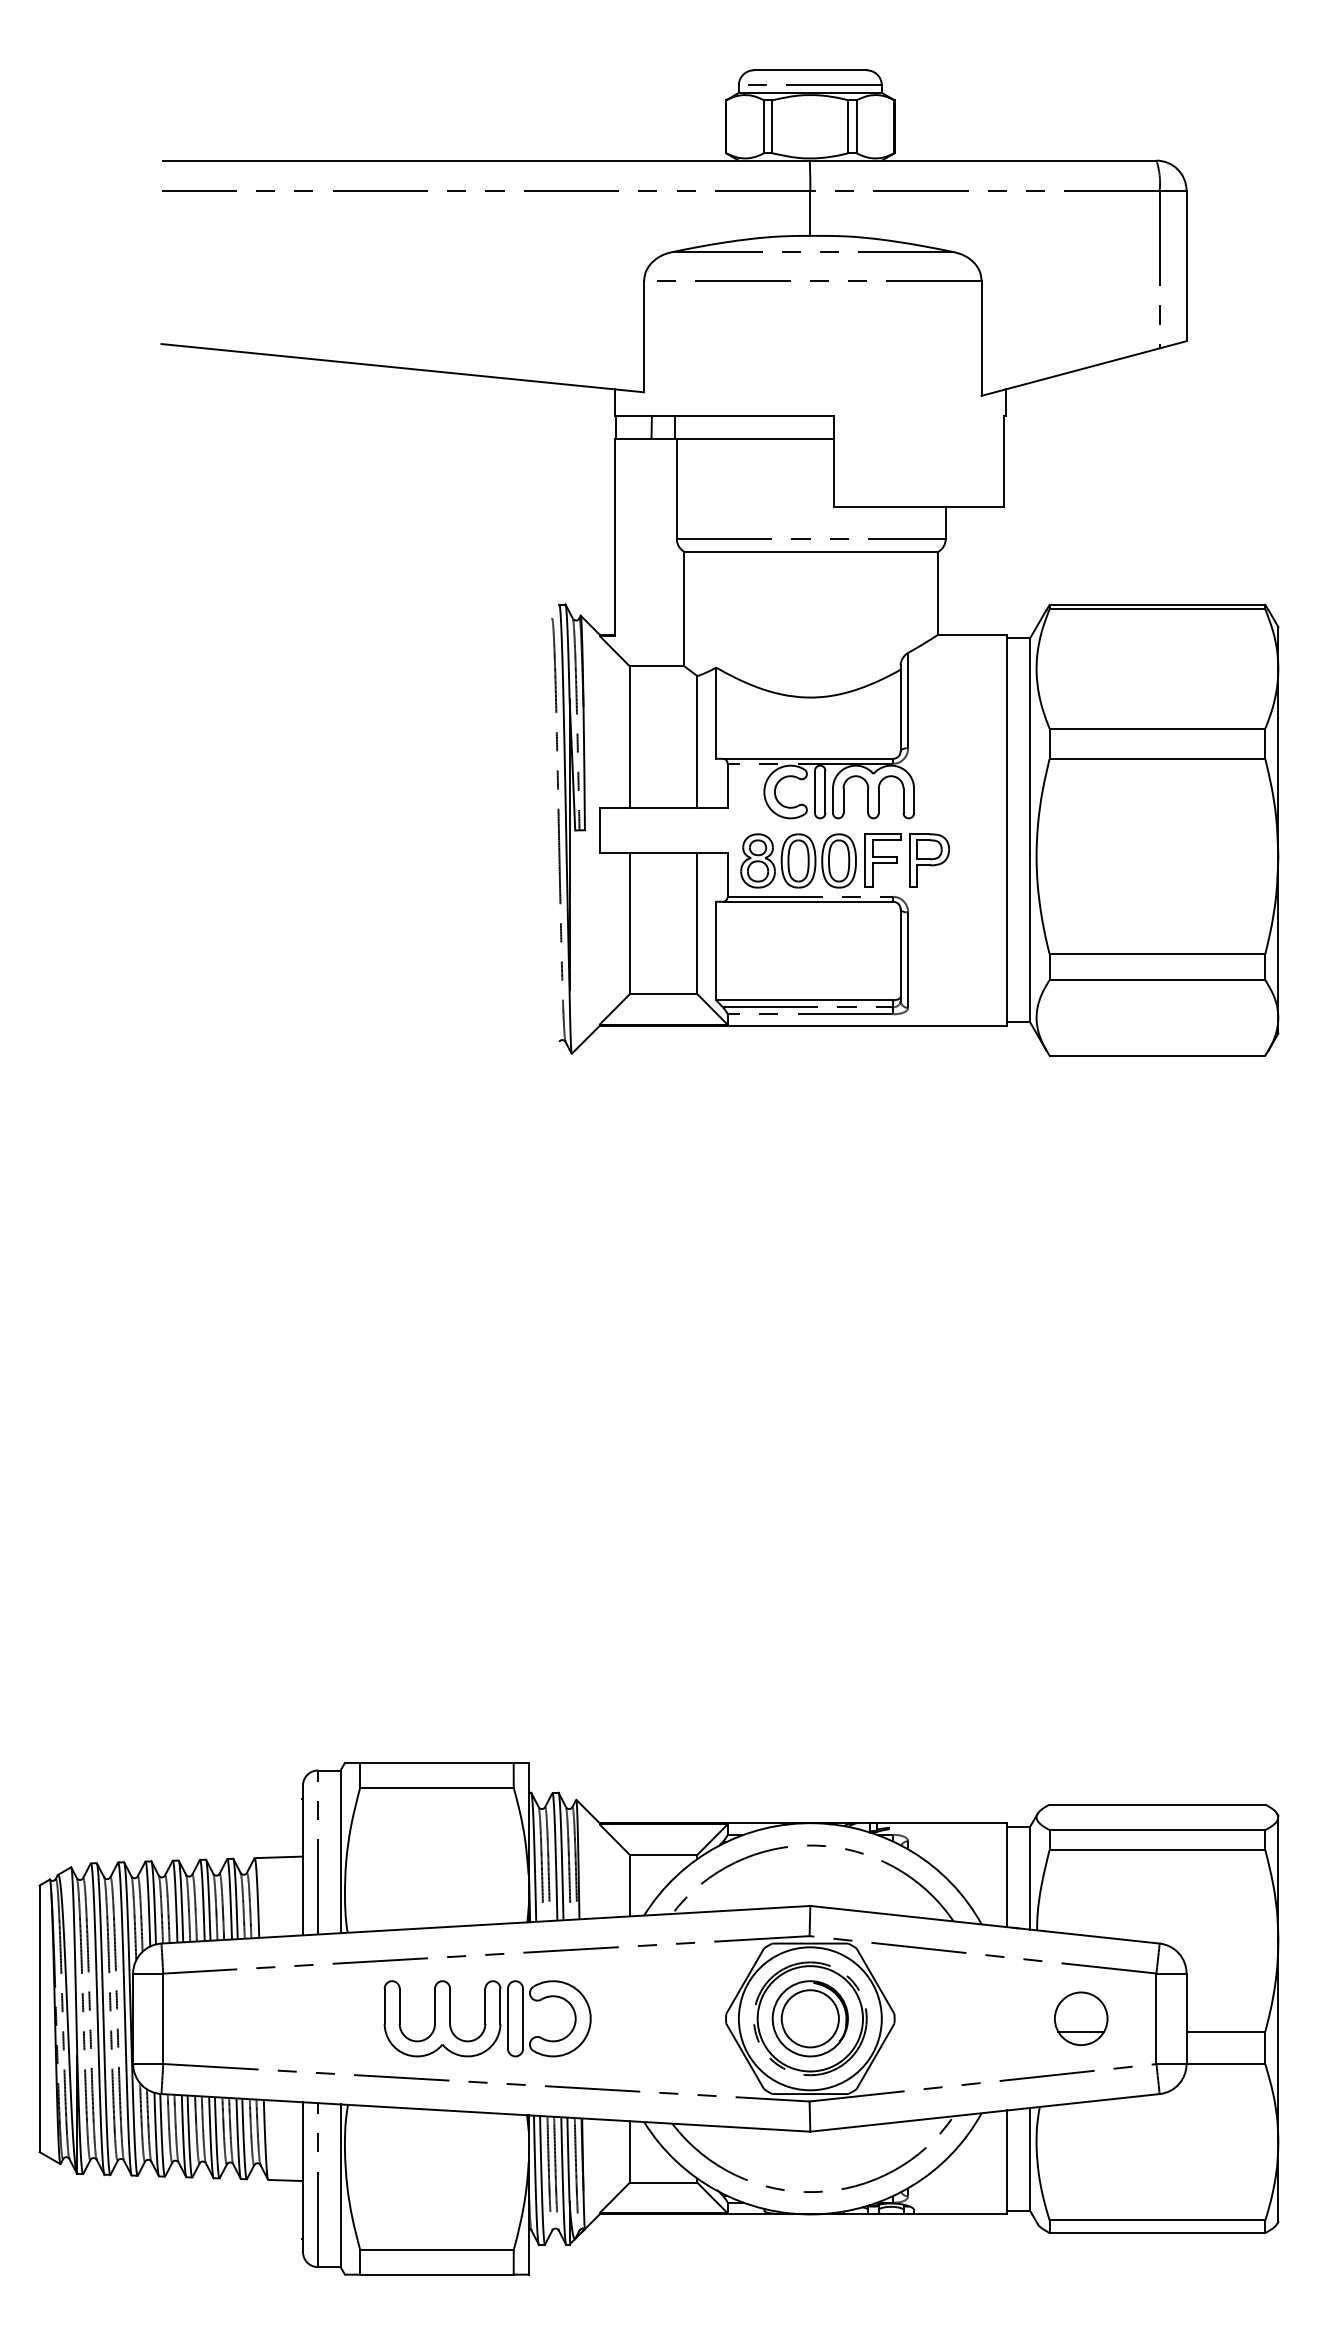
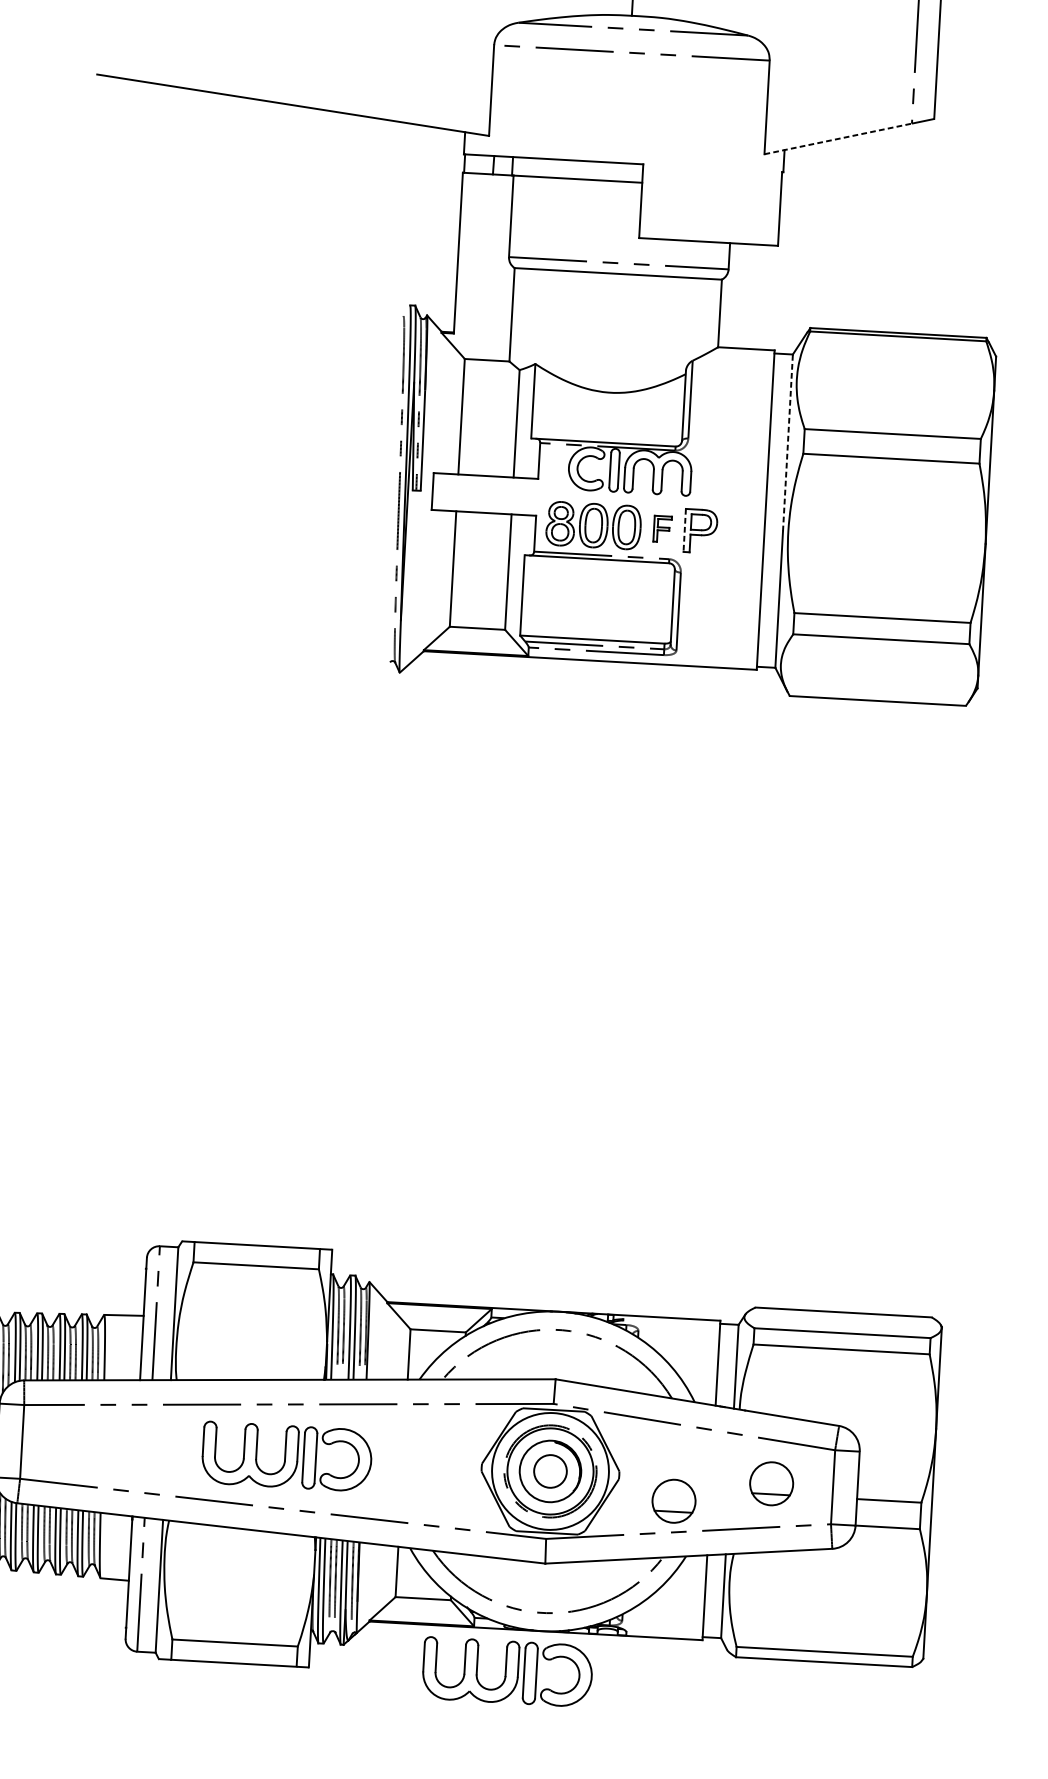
line: (1071, 371) -> (838, 138), solid -> dashed
line: (1030, 746) -> (788, 442), solid -> dashed
part: (882, 860) -> (662, 529), size x0.6
line: (910, 861) -> (685, 531), solid -> dashed
circle: (809, 2018) -> (549, 1471), size x0.7
part: (963, 2046) -> (674, 1501), added
part: (771, 2266) -> (507, 1671), added

